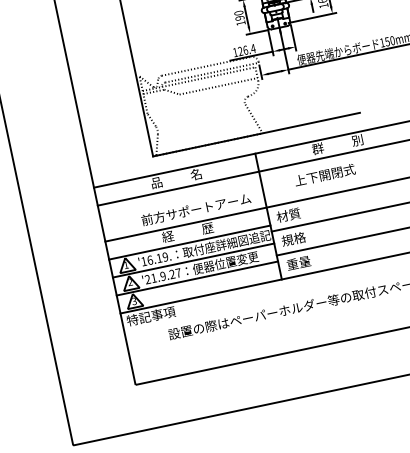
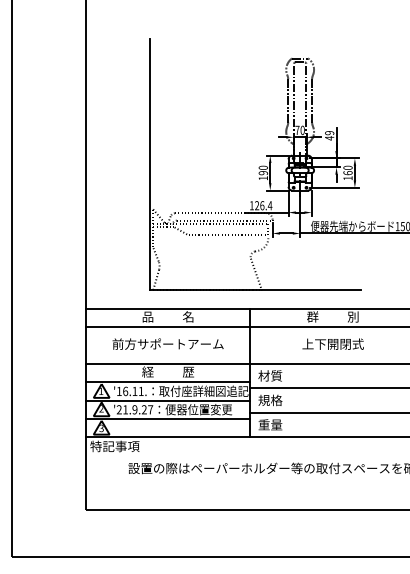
text: (324, 174) -> (332, 343), moved
text: (195, 208) -> (167, 343), moved
text: (164, 257) -> (140, 391), '16.19. -> '16.11.

